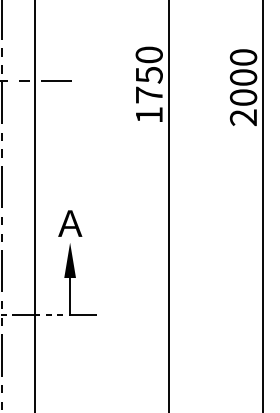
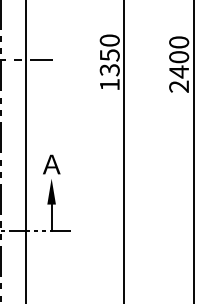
text: (148, 95) -> (109, 70), 1750 -> 1350
text: (244, 97) -> (179, 71), 2000 -> 2400

